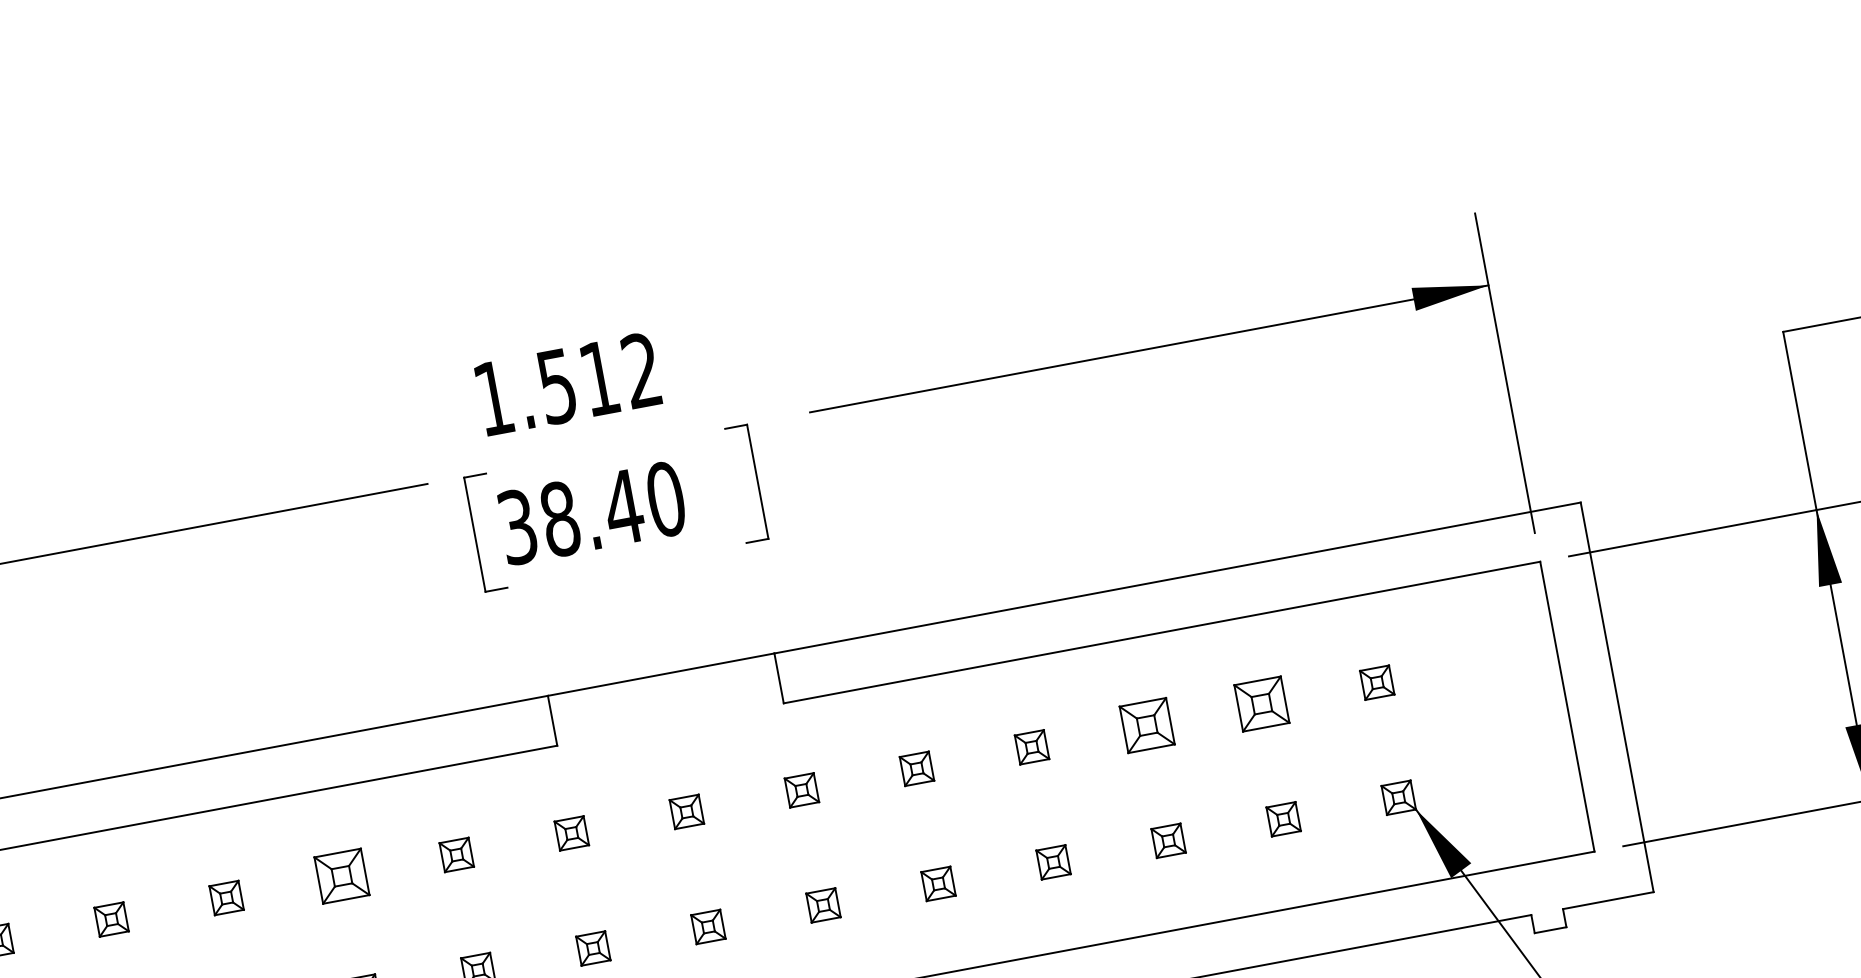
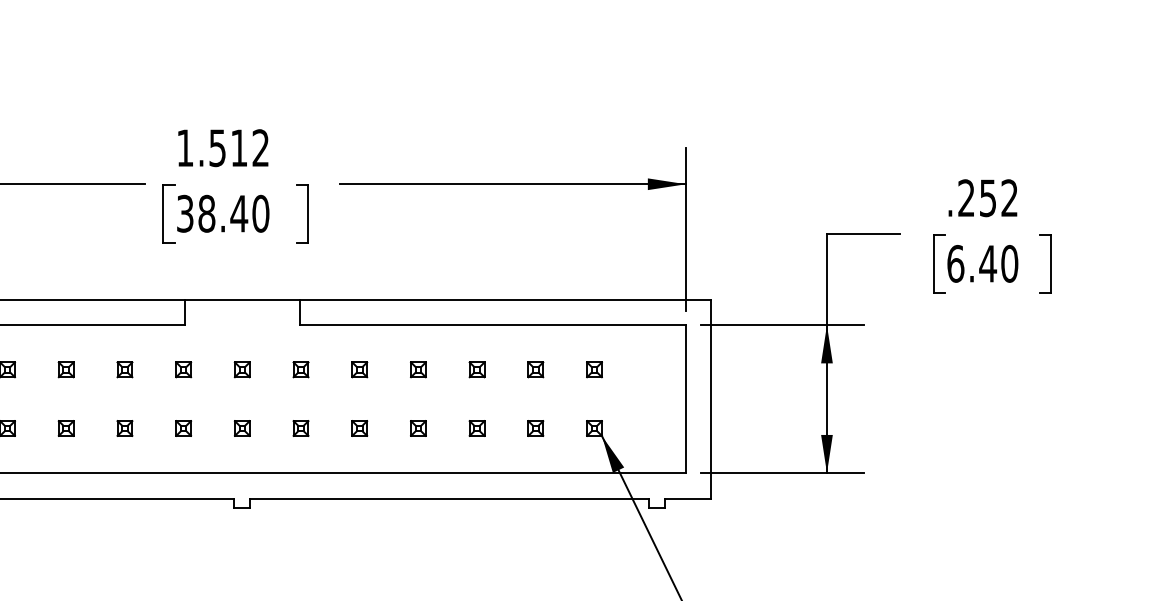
part: (1261, 703) -> (535, 369), size x0.62
part: (1145, 725) -> (476, 369), size x0.62
part: (340, 876) -> (65, 369), size x0.62

